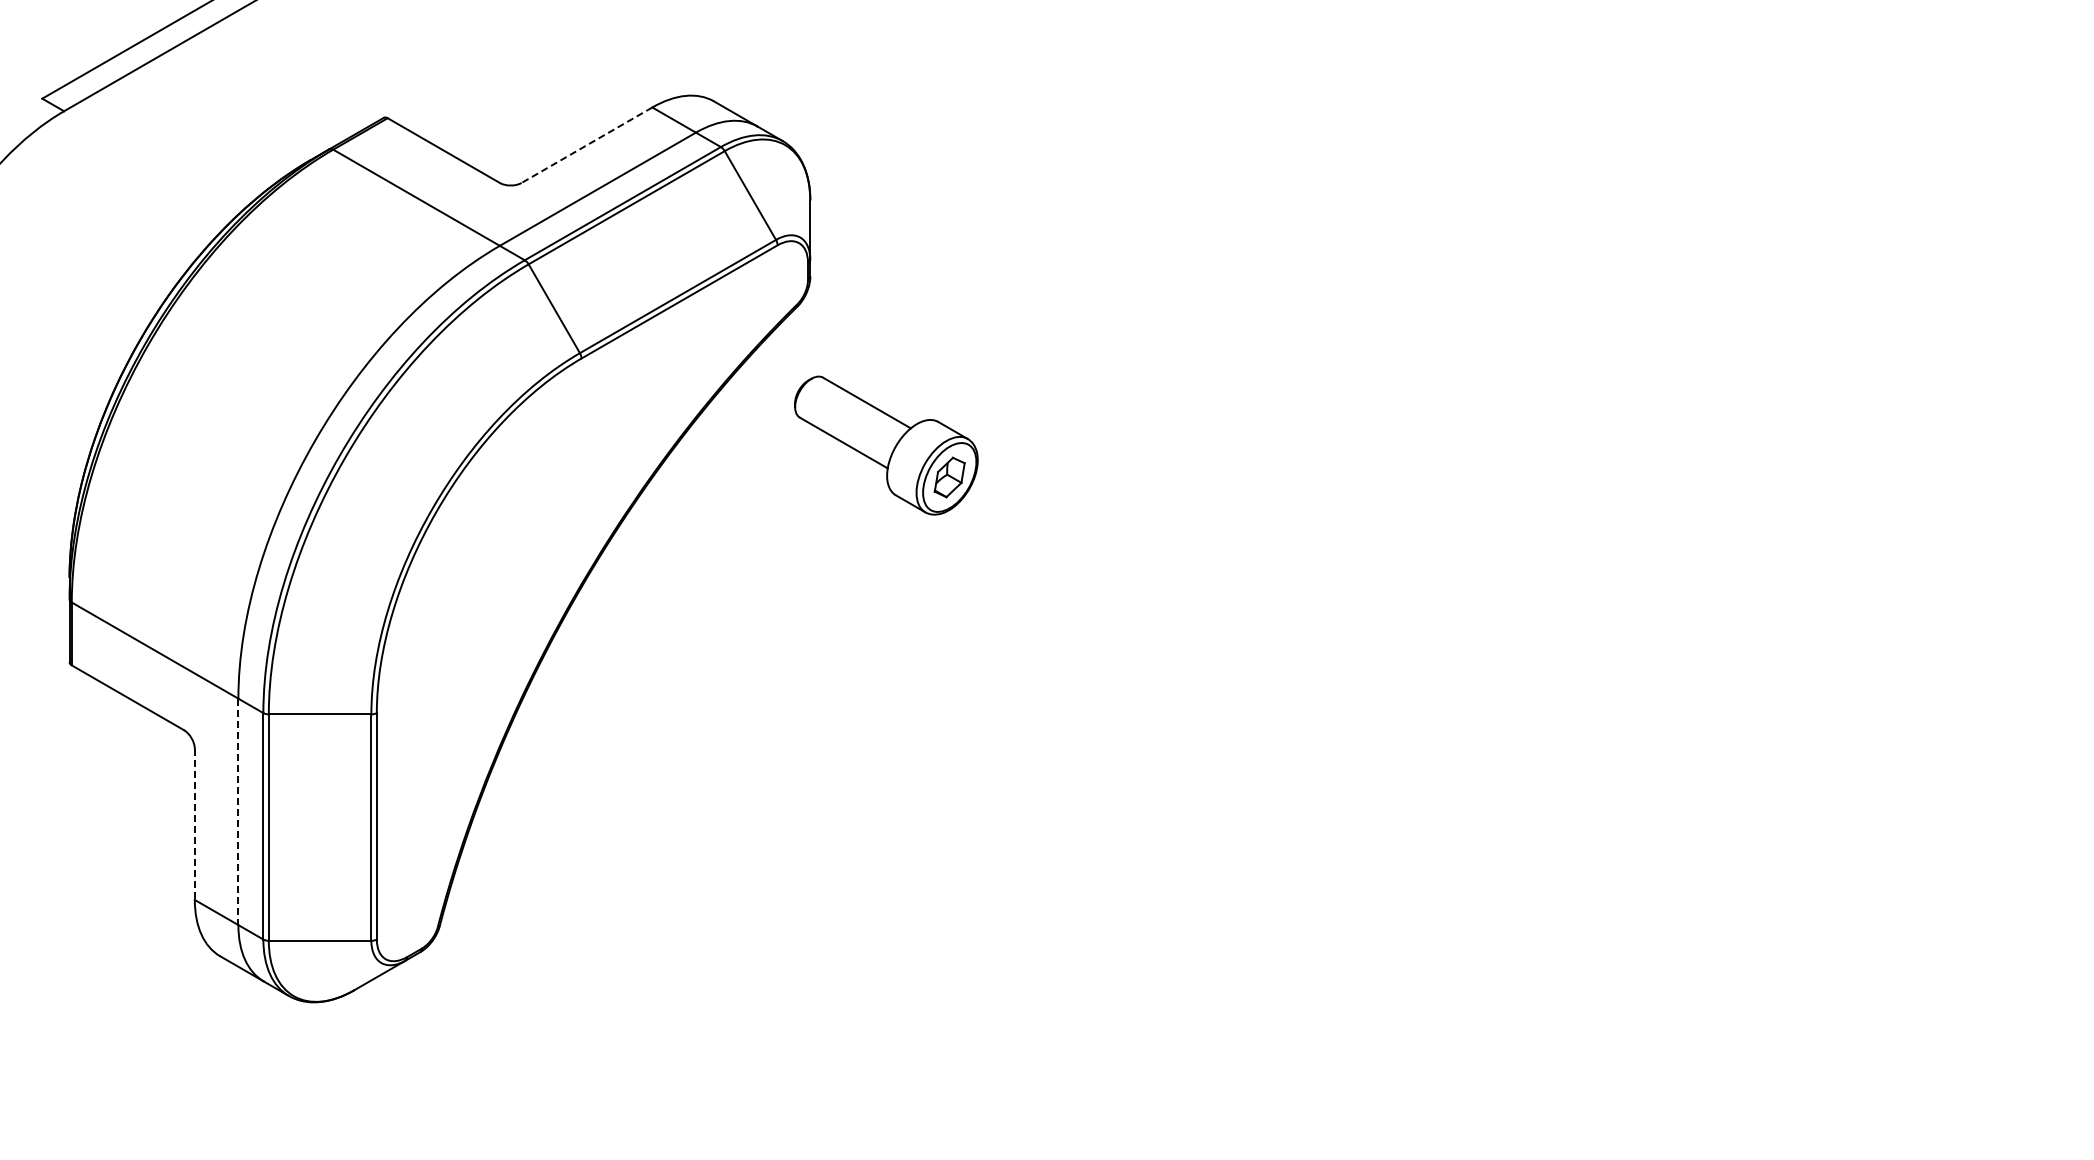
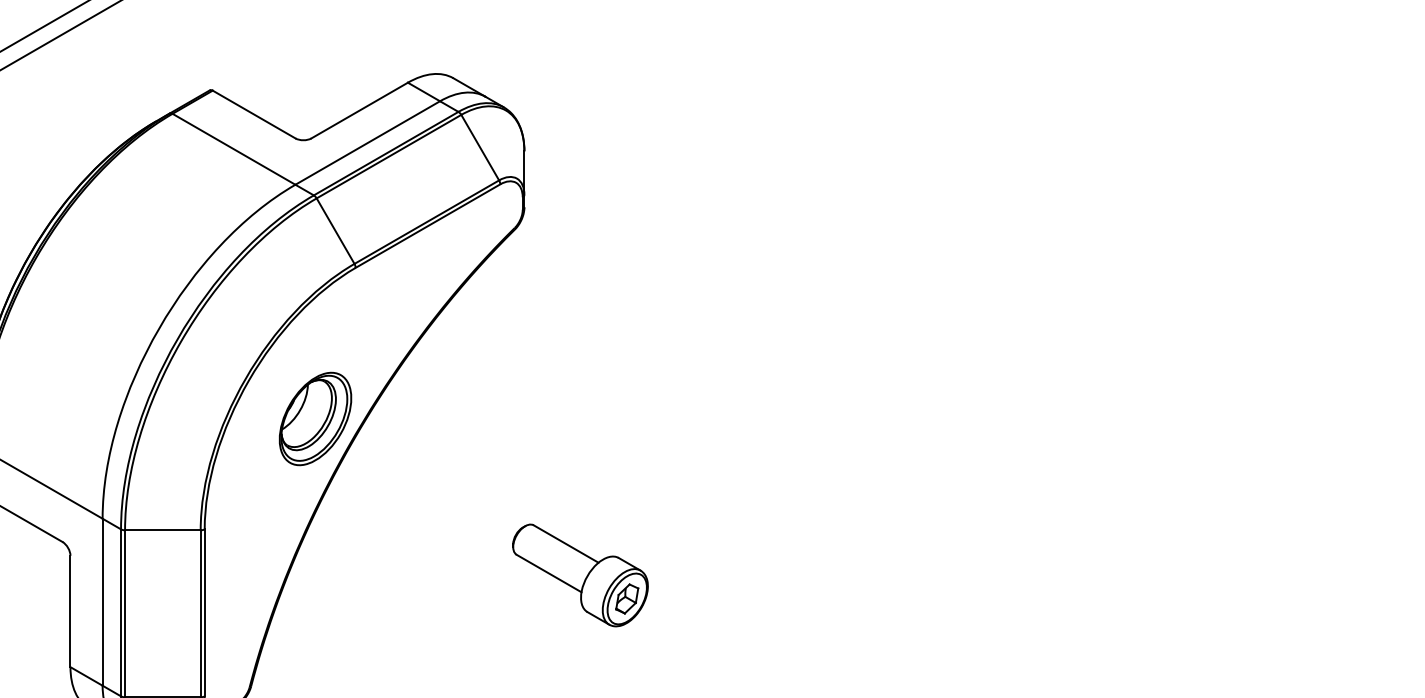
line: (586, 145) -> (359, 110), dashed -> solid
part: (886, 445) -> (580, 575), moved
part: (526, 562) -> (315, 418), added
line: (238, 812) -> (102, 602), dashed -> solid
line: (194, 824) -> (70, 611), dashed -> solid

